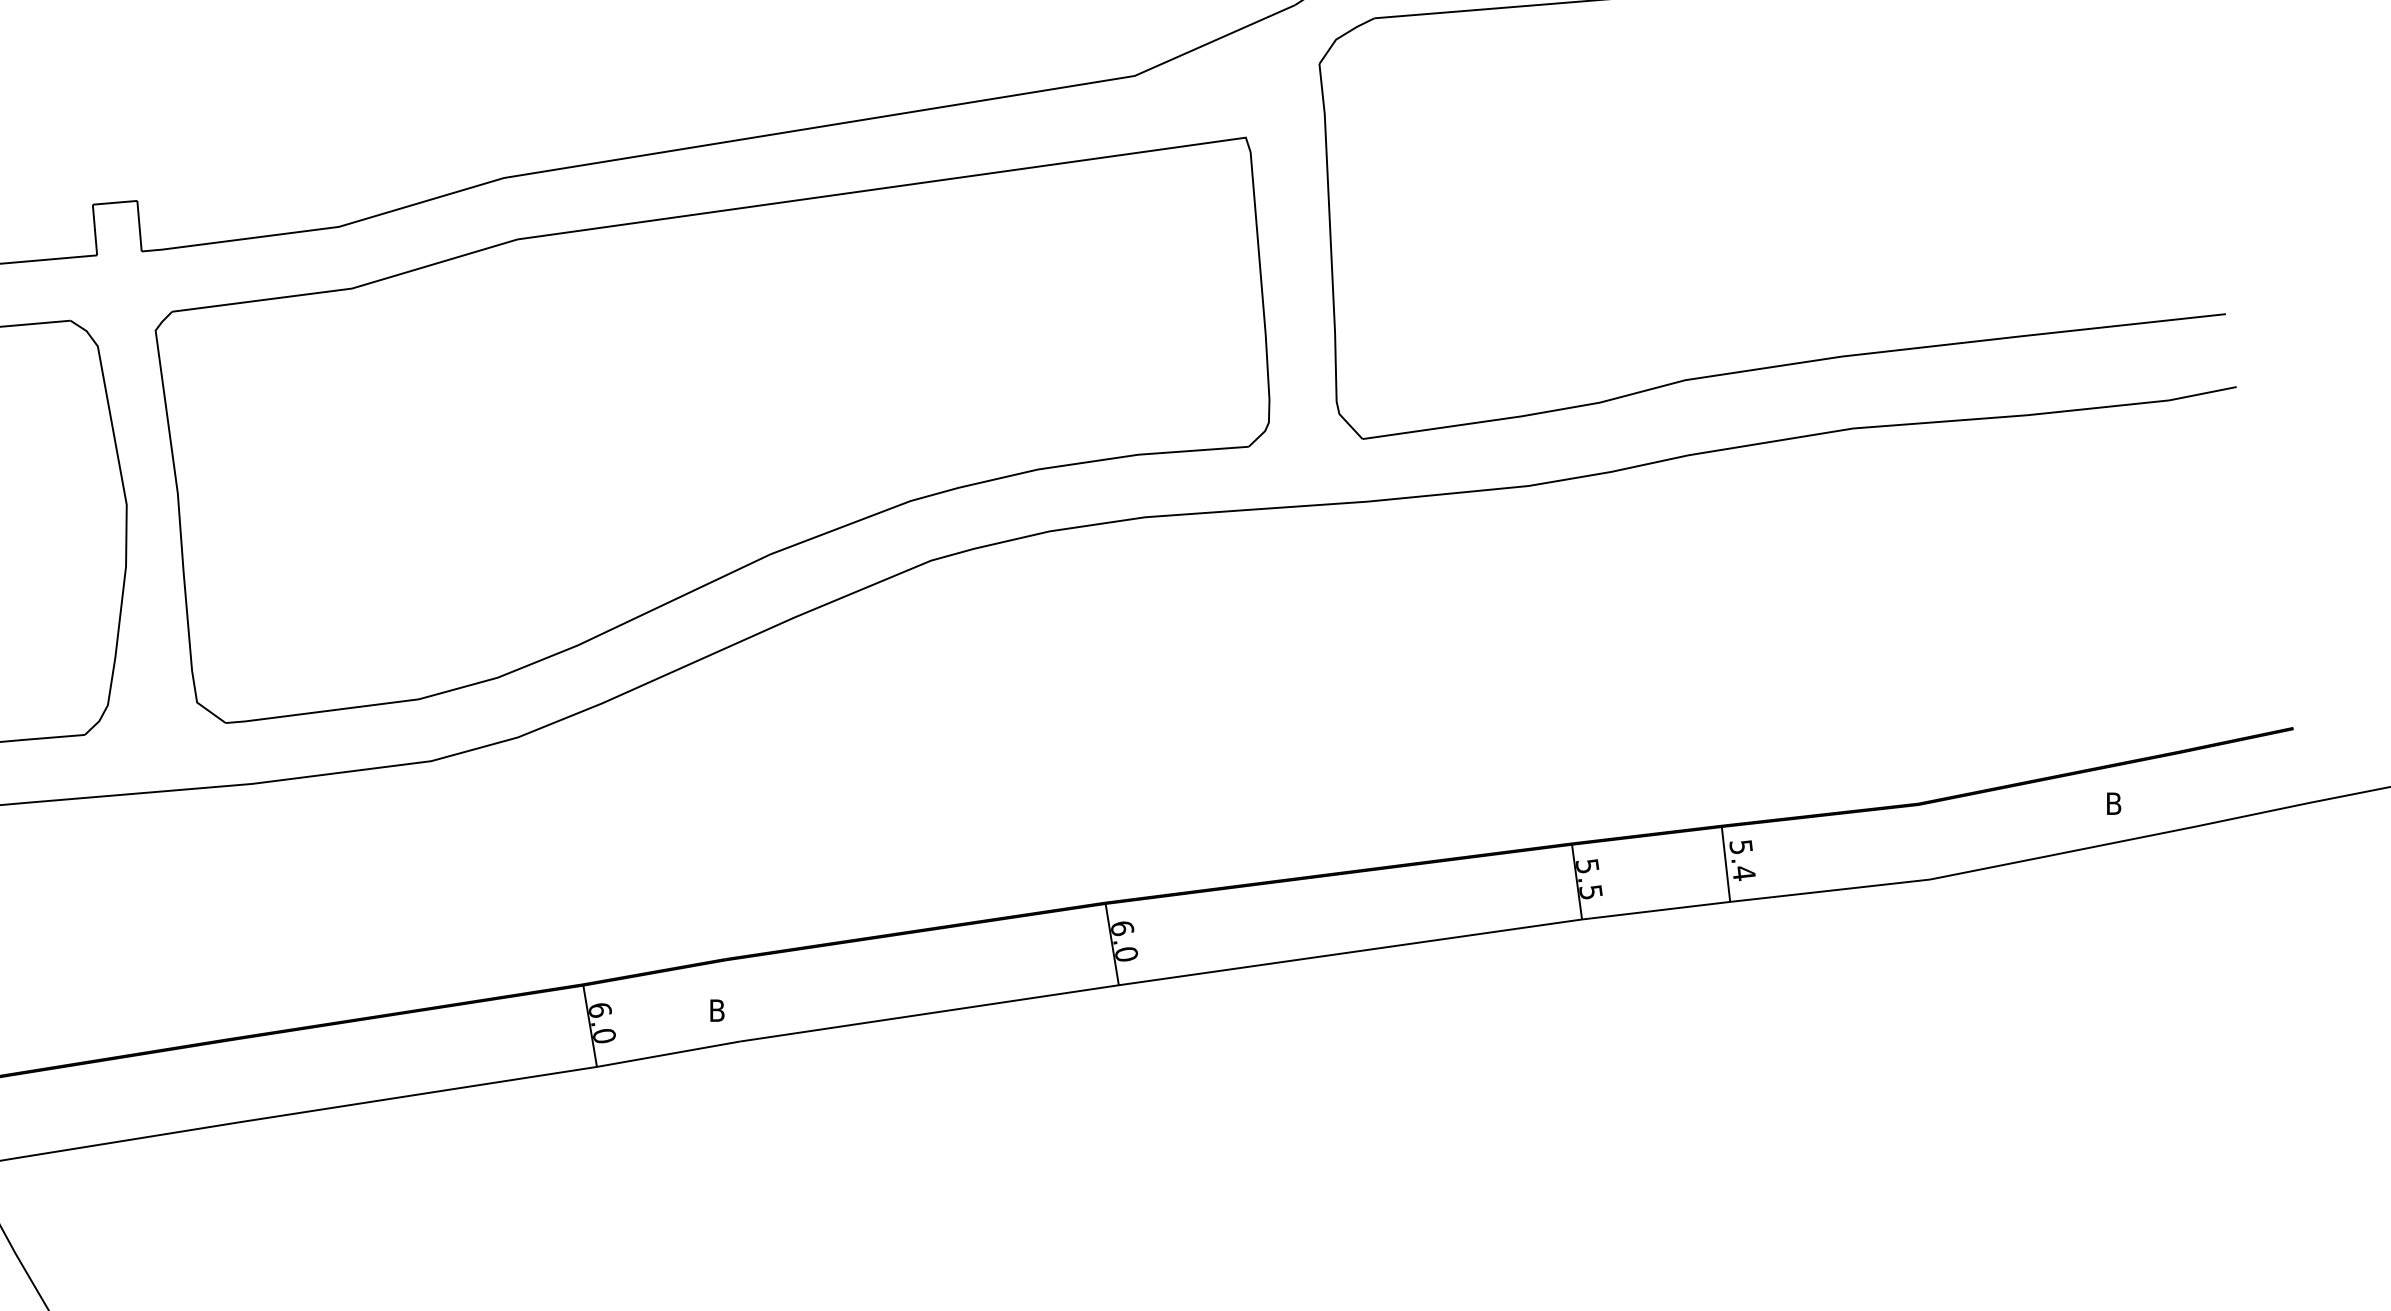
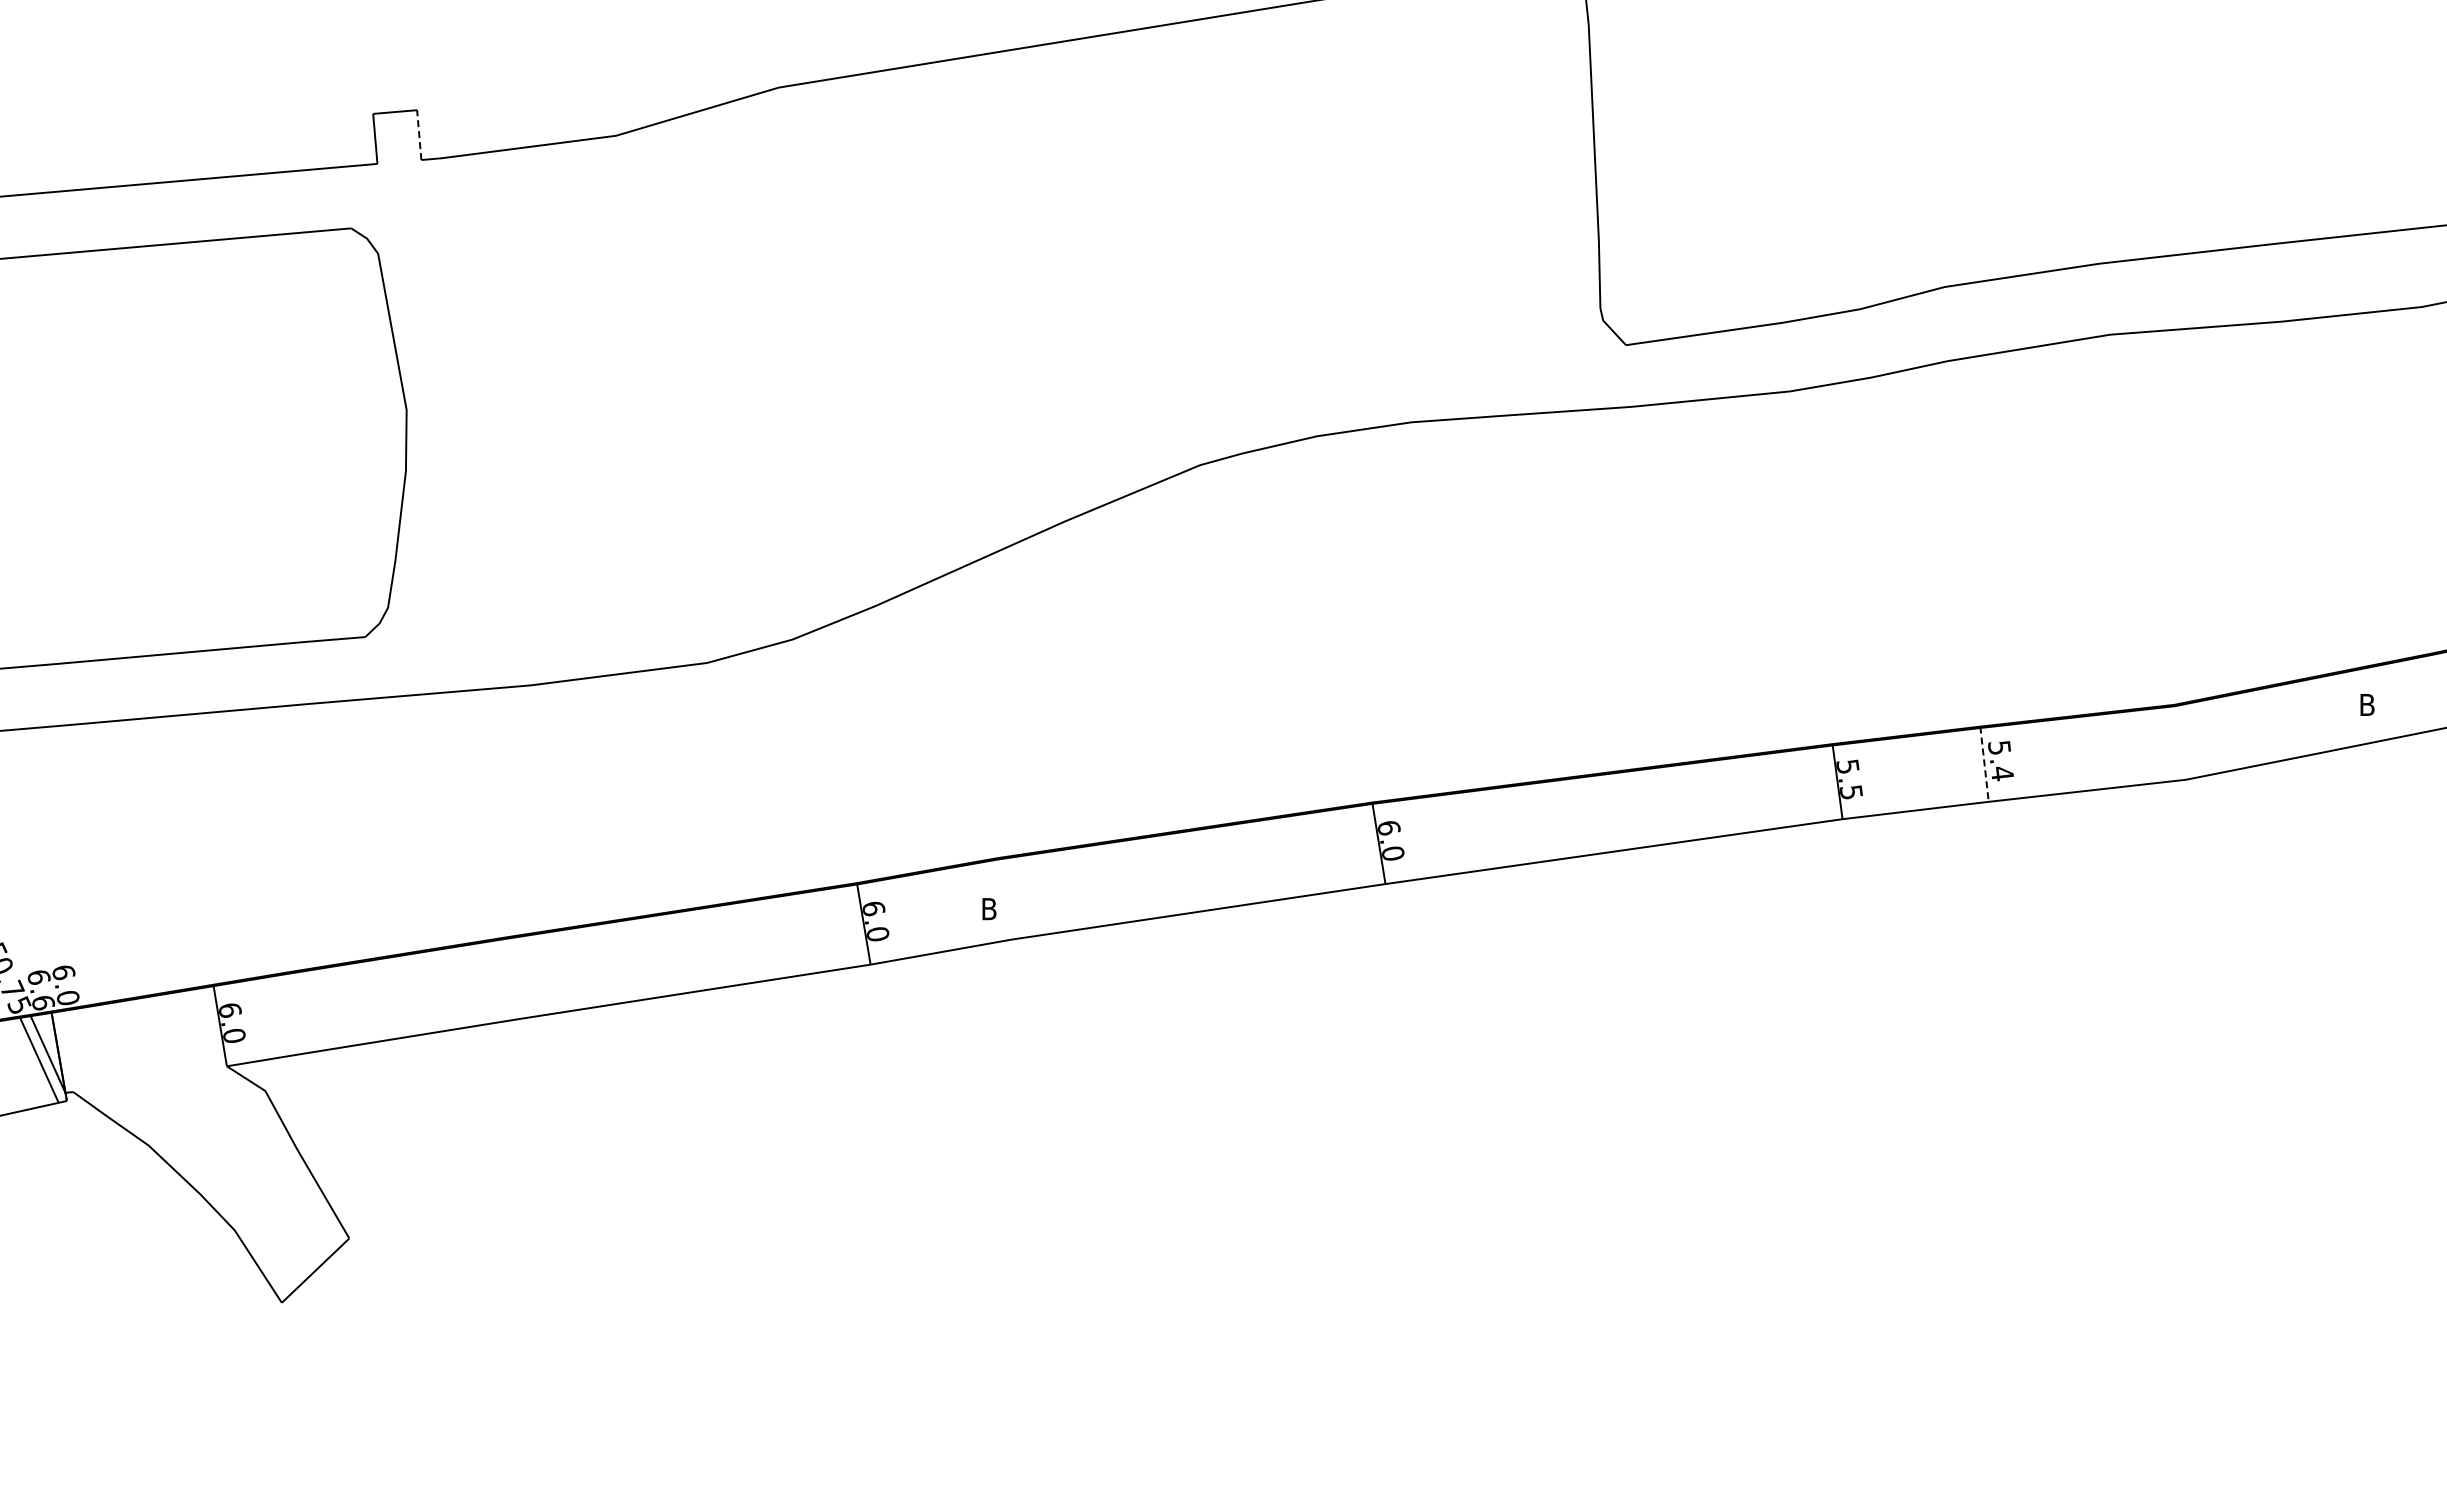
line: (139, 225) -> (419, 134), solid -> dashed
part: (712, 430) -> (984, 336), removed
line: (1725, 864) -> (1984, 764), solid -> dashed

